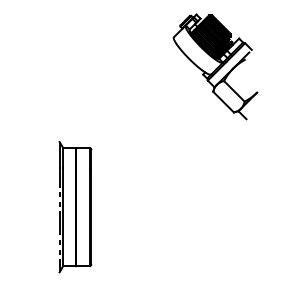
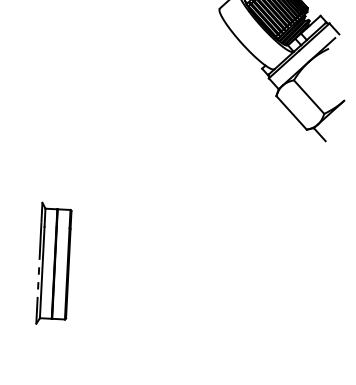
part: (75, 207) -> (54, 264), size x0.6

